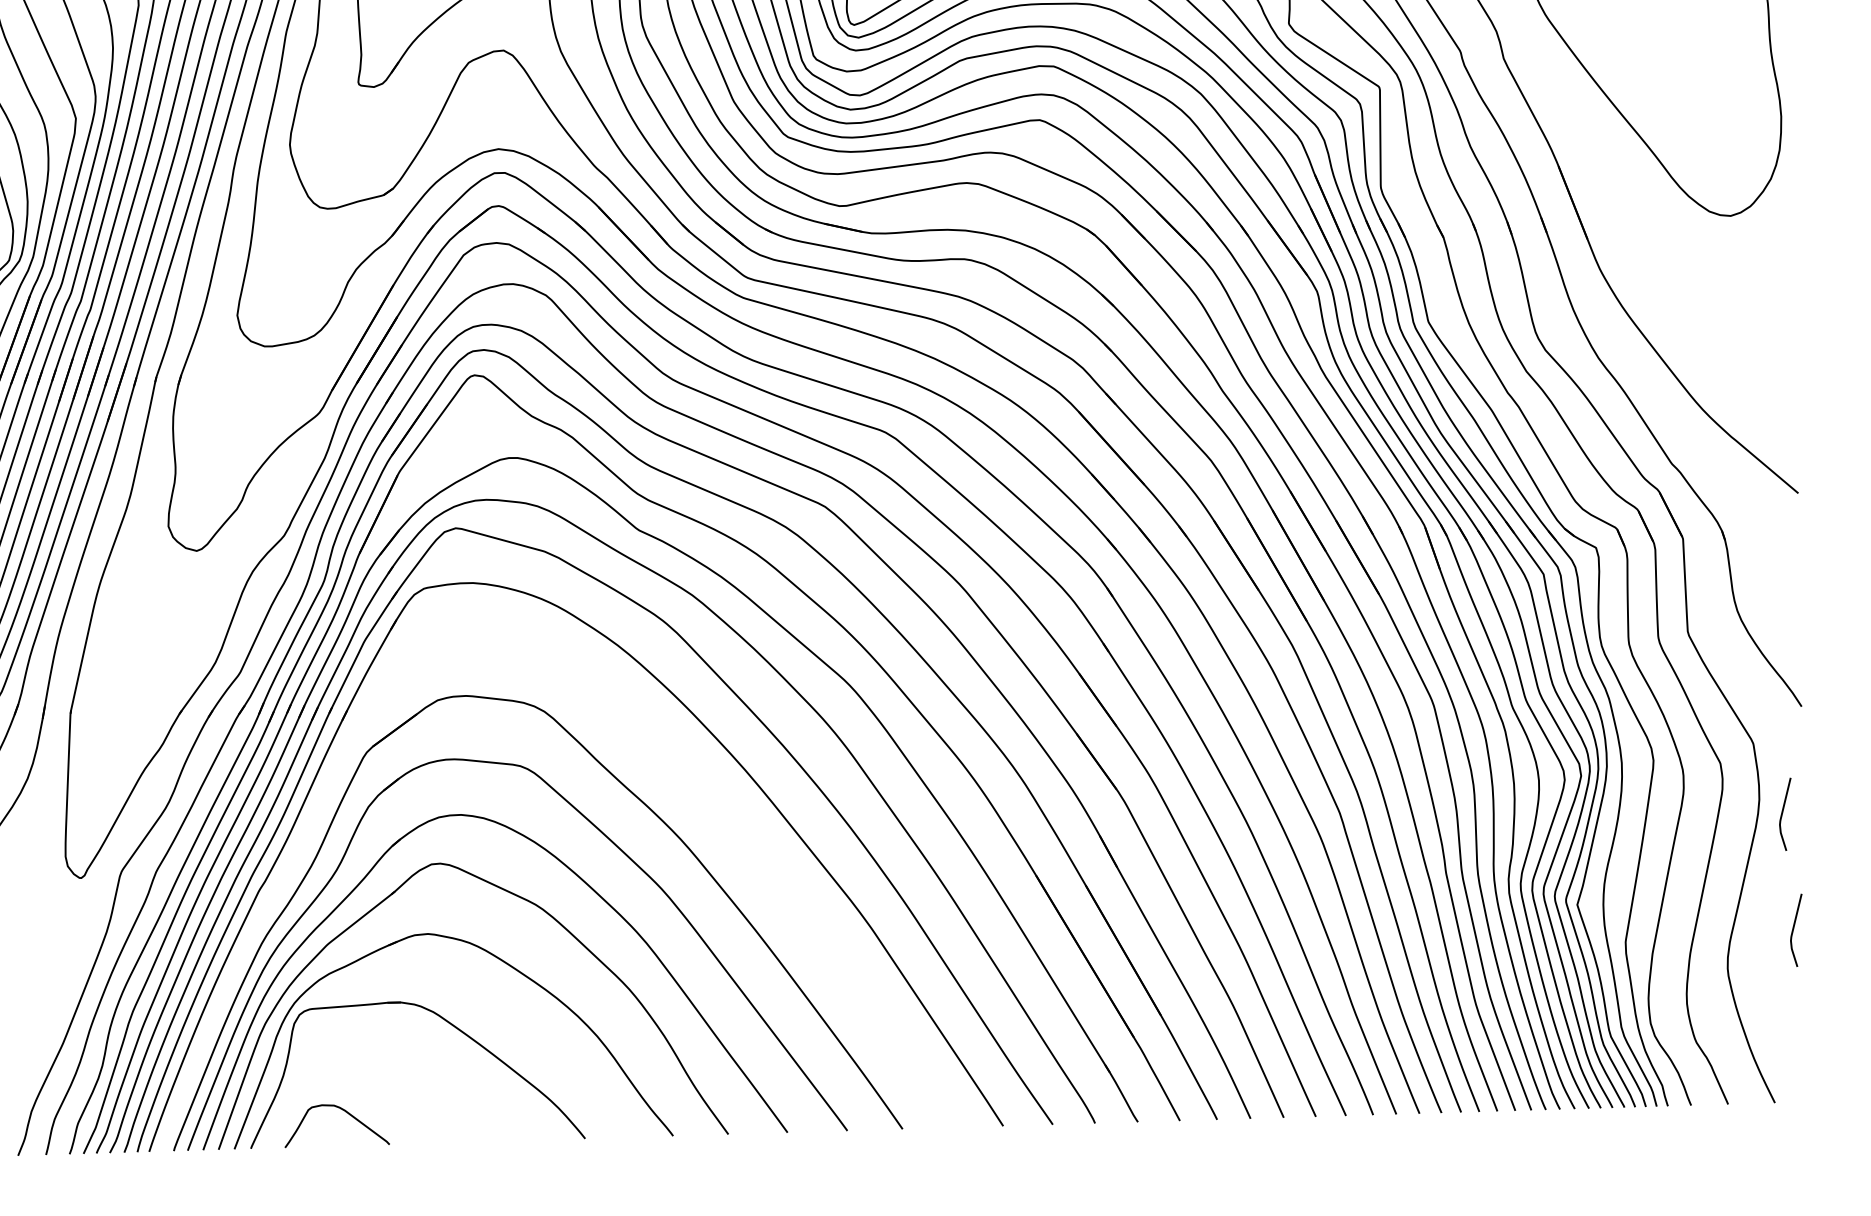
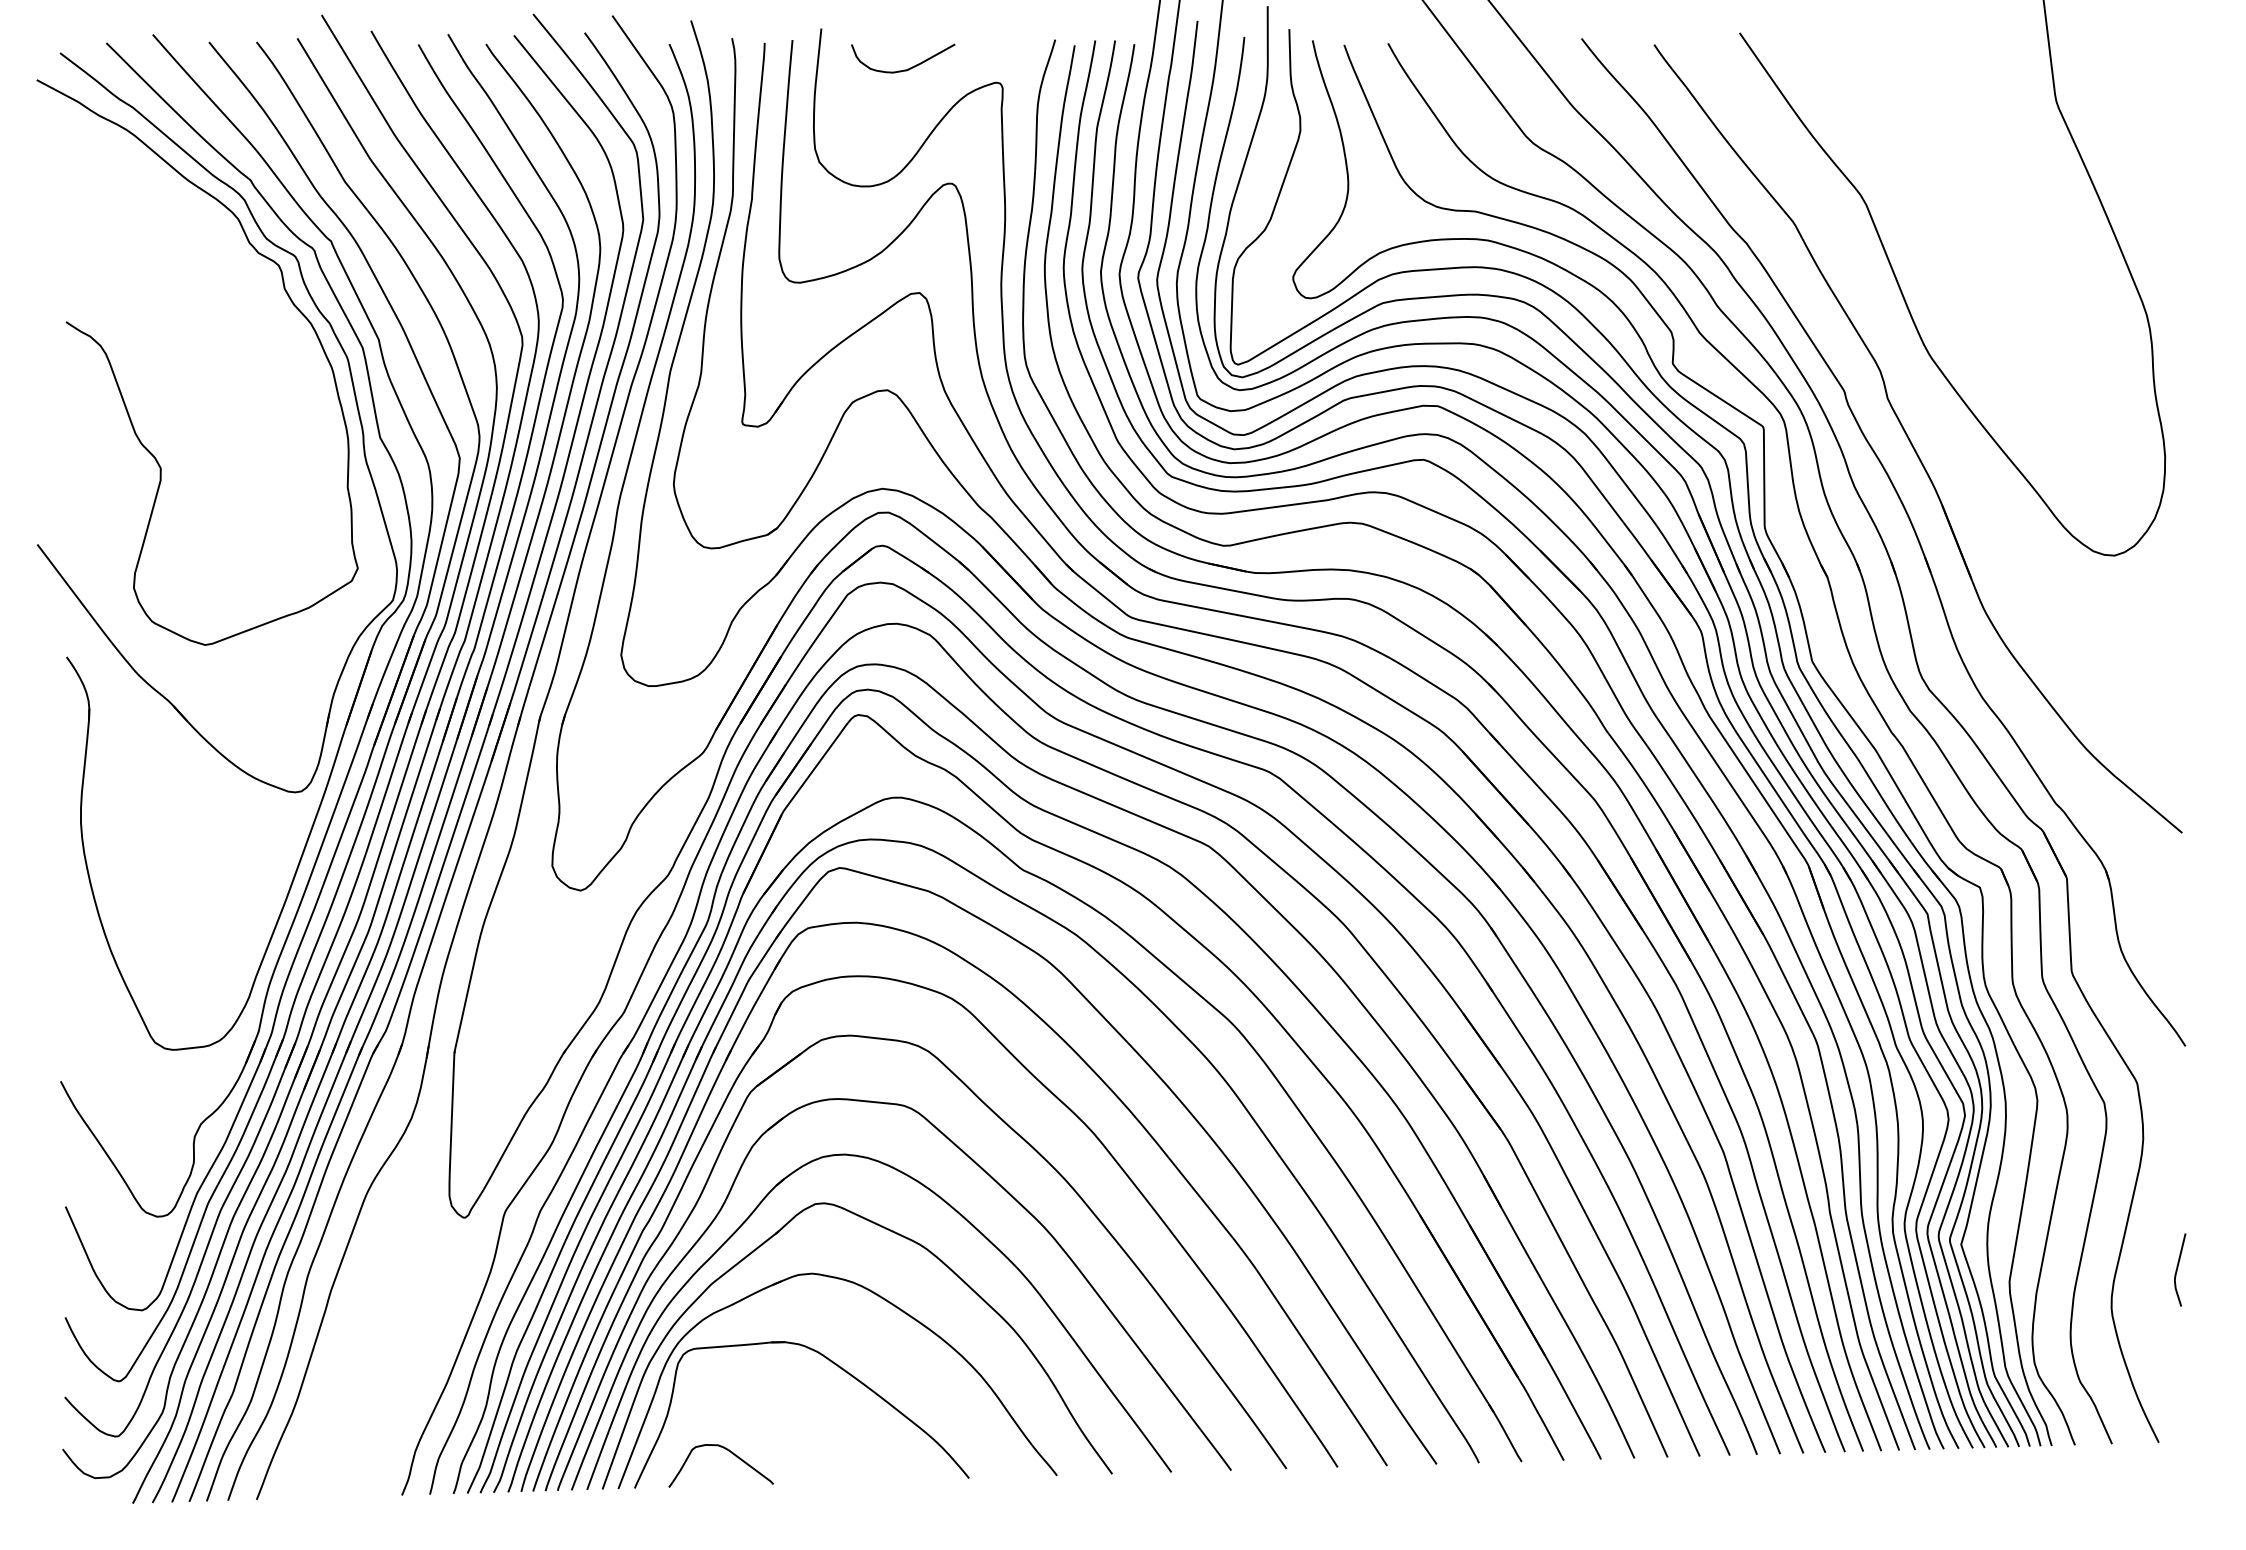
part: (676, 762) -> (1060, 1102), added
curve: (1783, 812) -> (2167, 1152), removed

